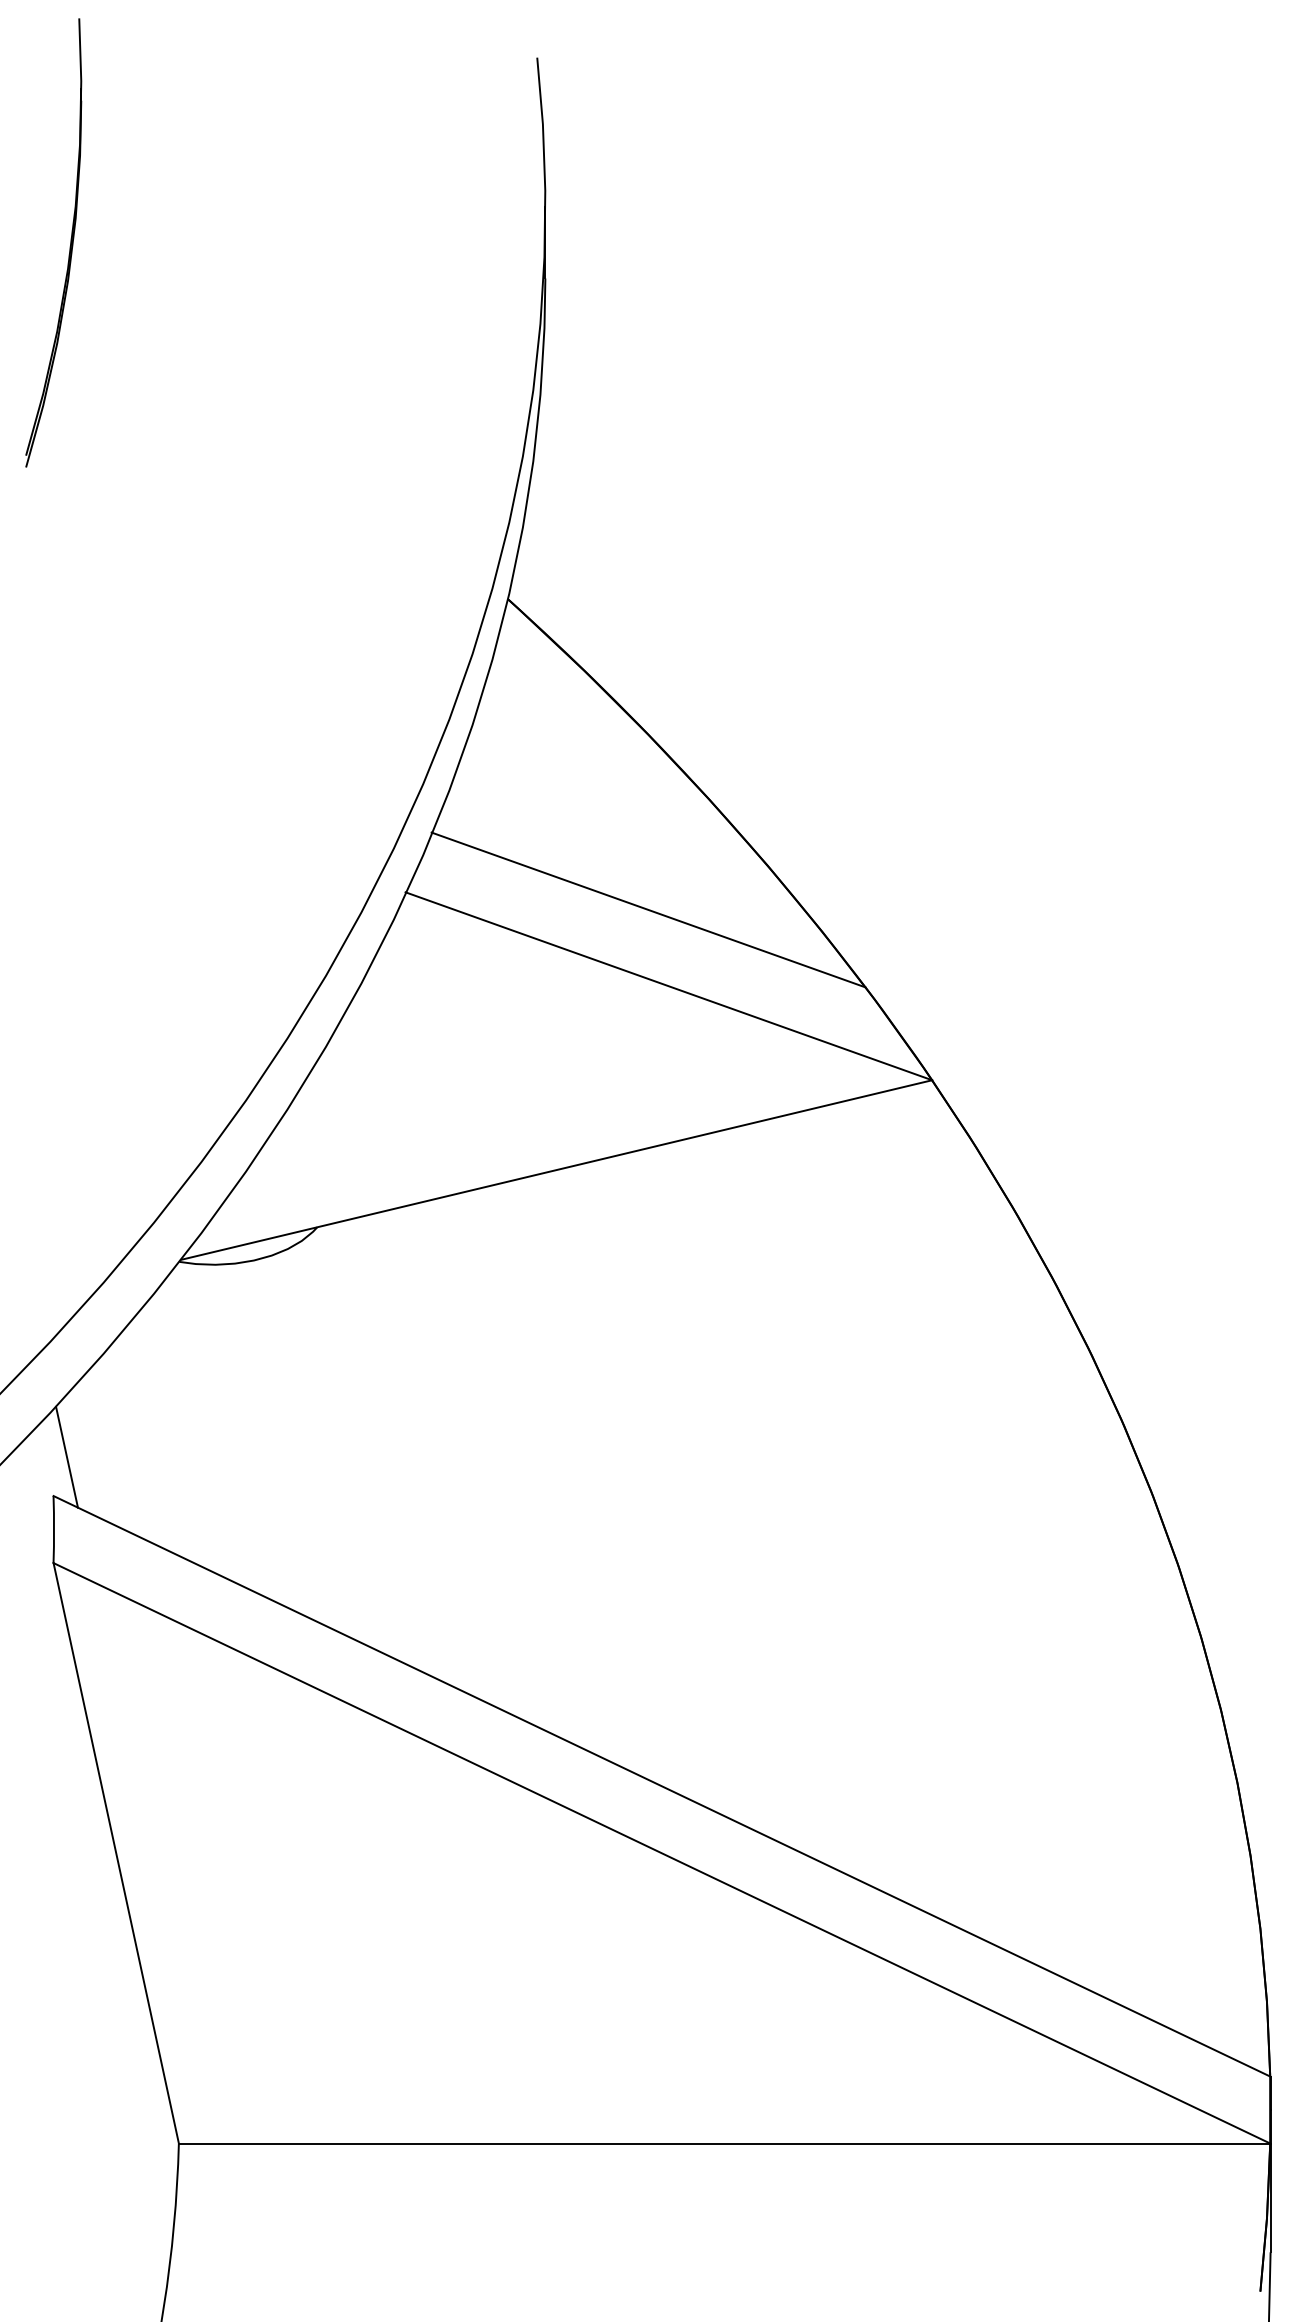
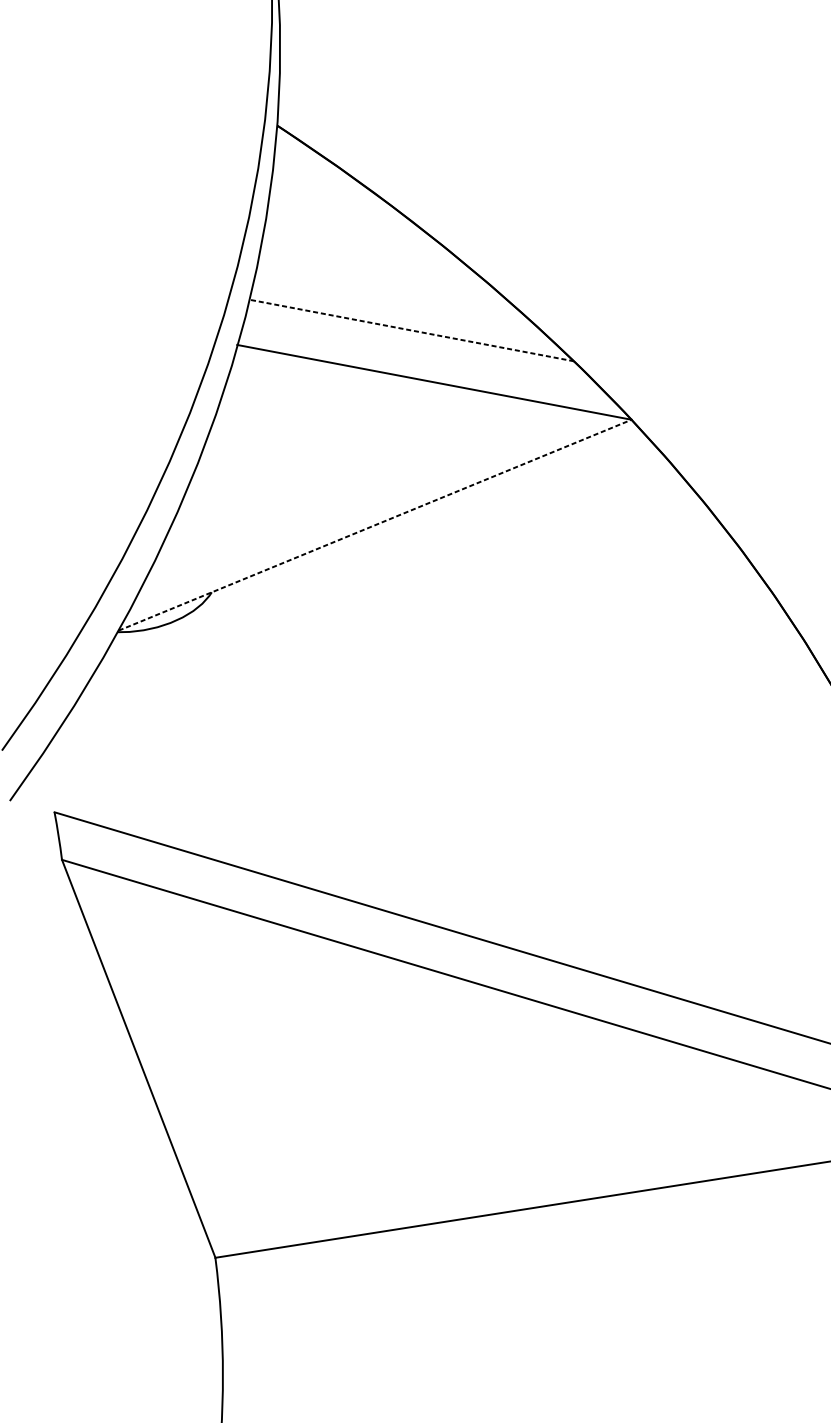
line: (648, 909) -> (411, 330), solid -> dashed
line: (557, 1169) -> (375, 524), solid -> dashed
line: (66, 1456) -> (59, 782), removed

